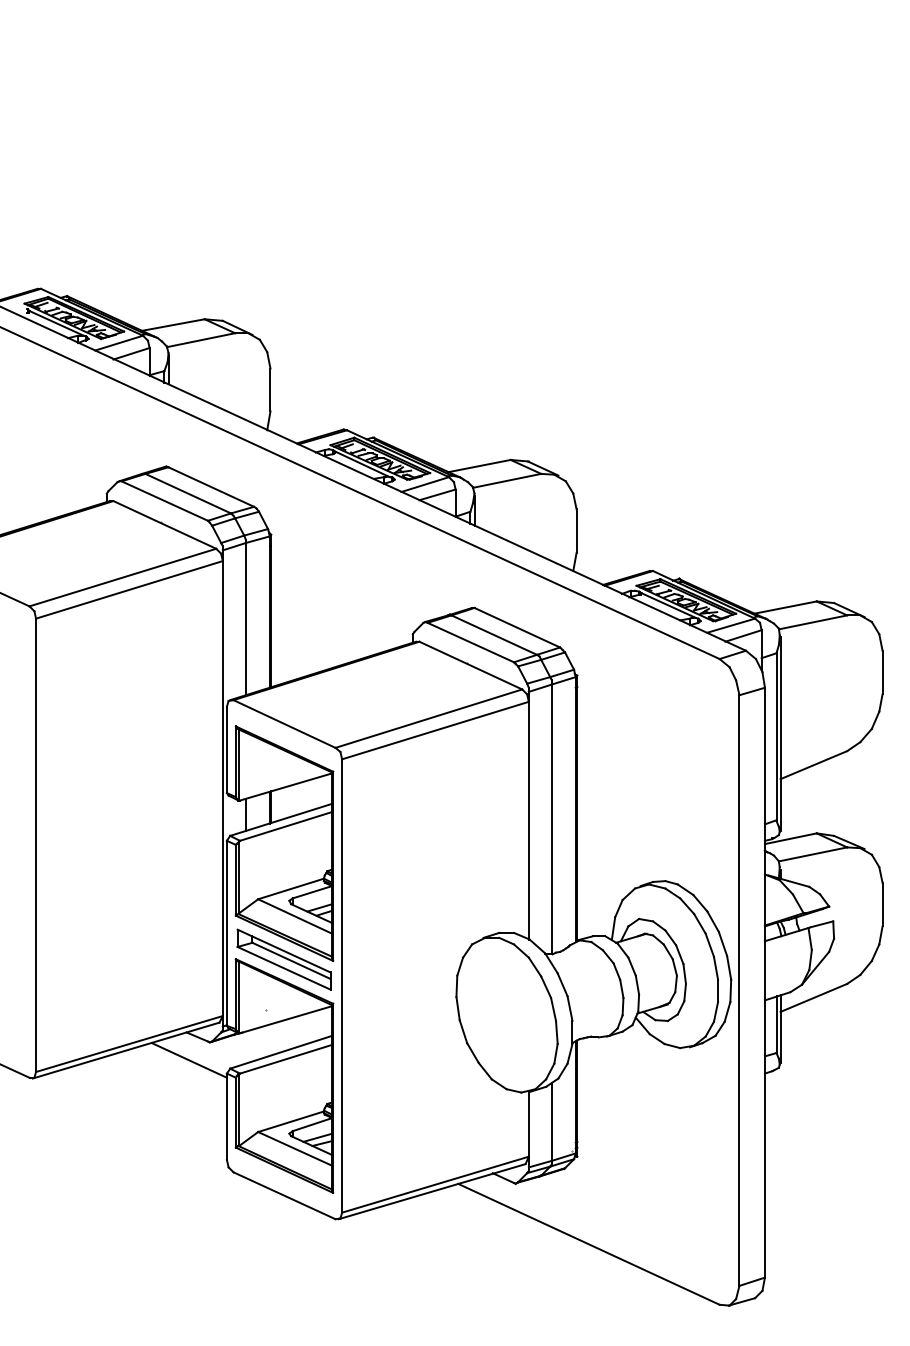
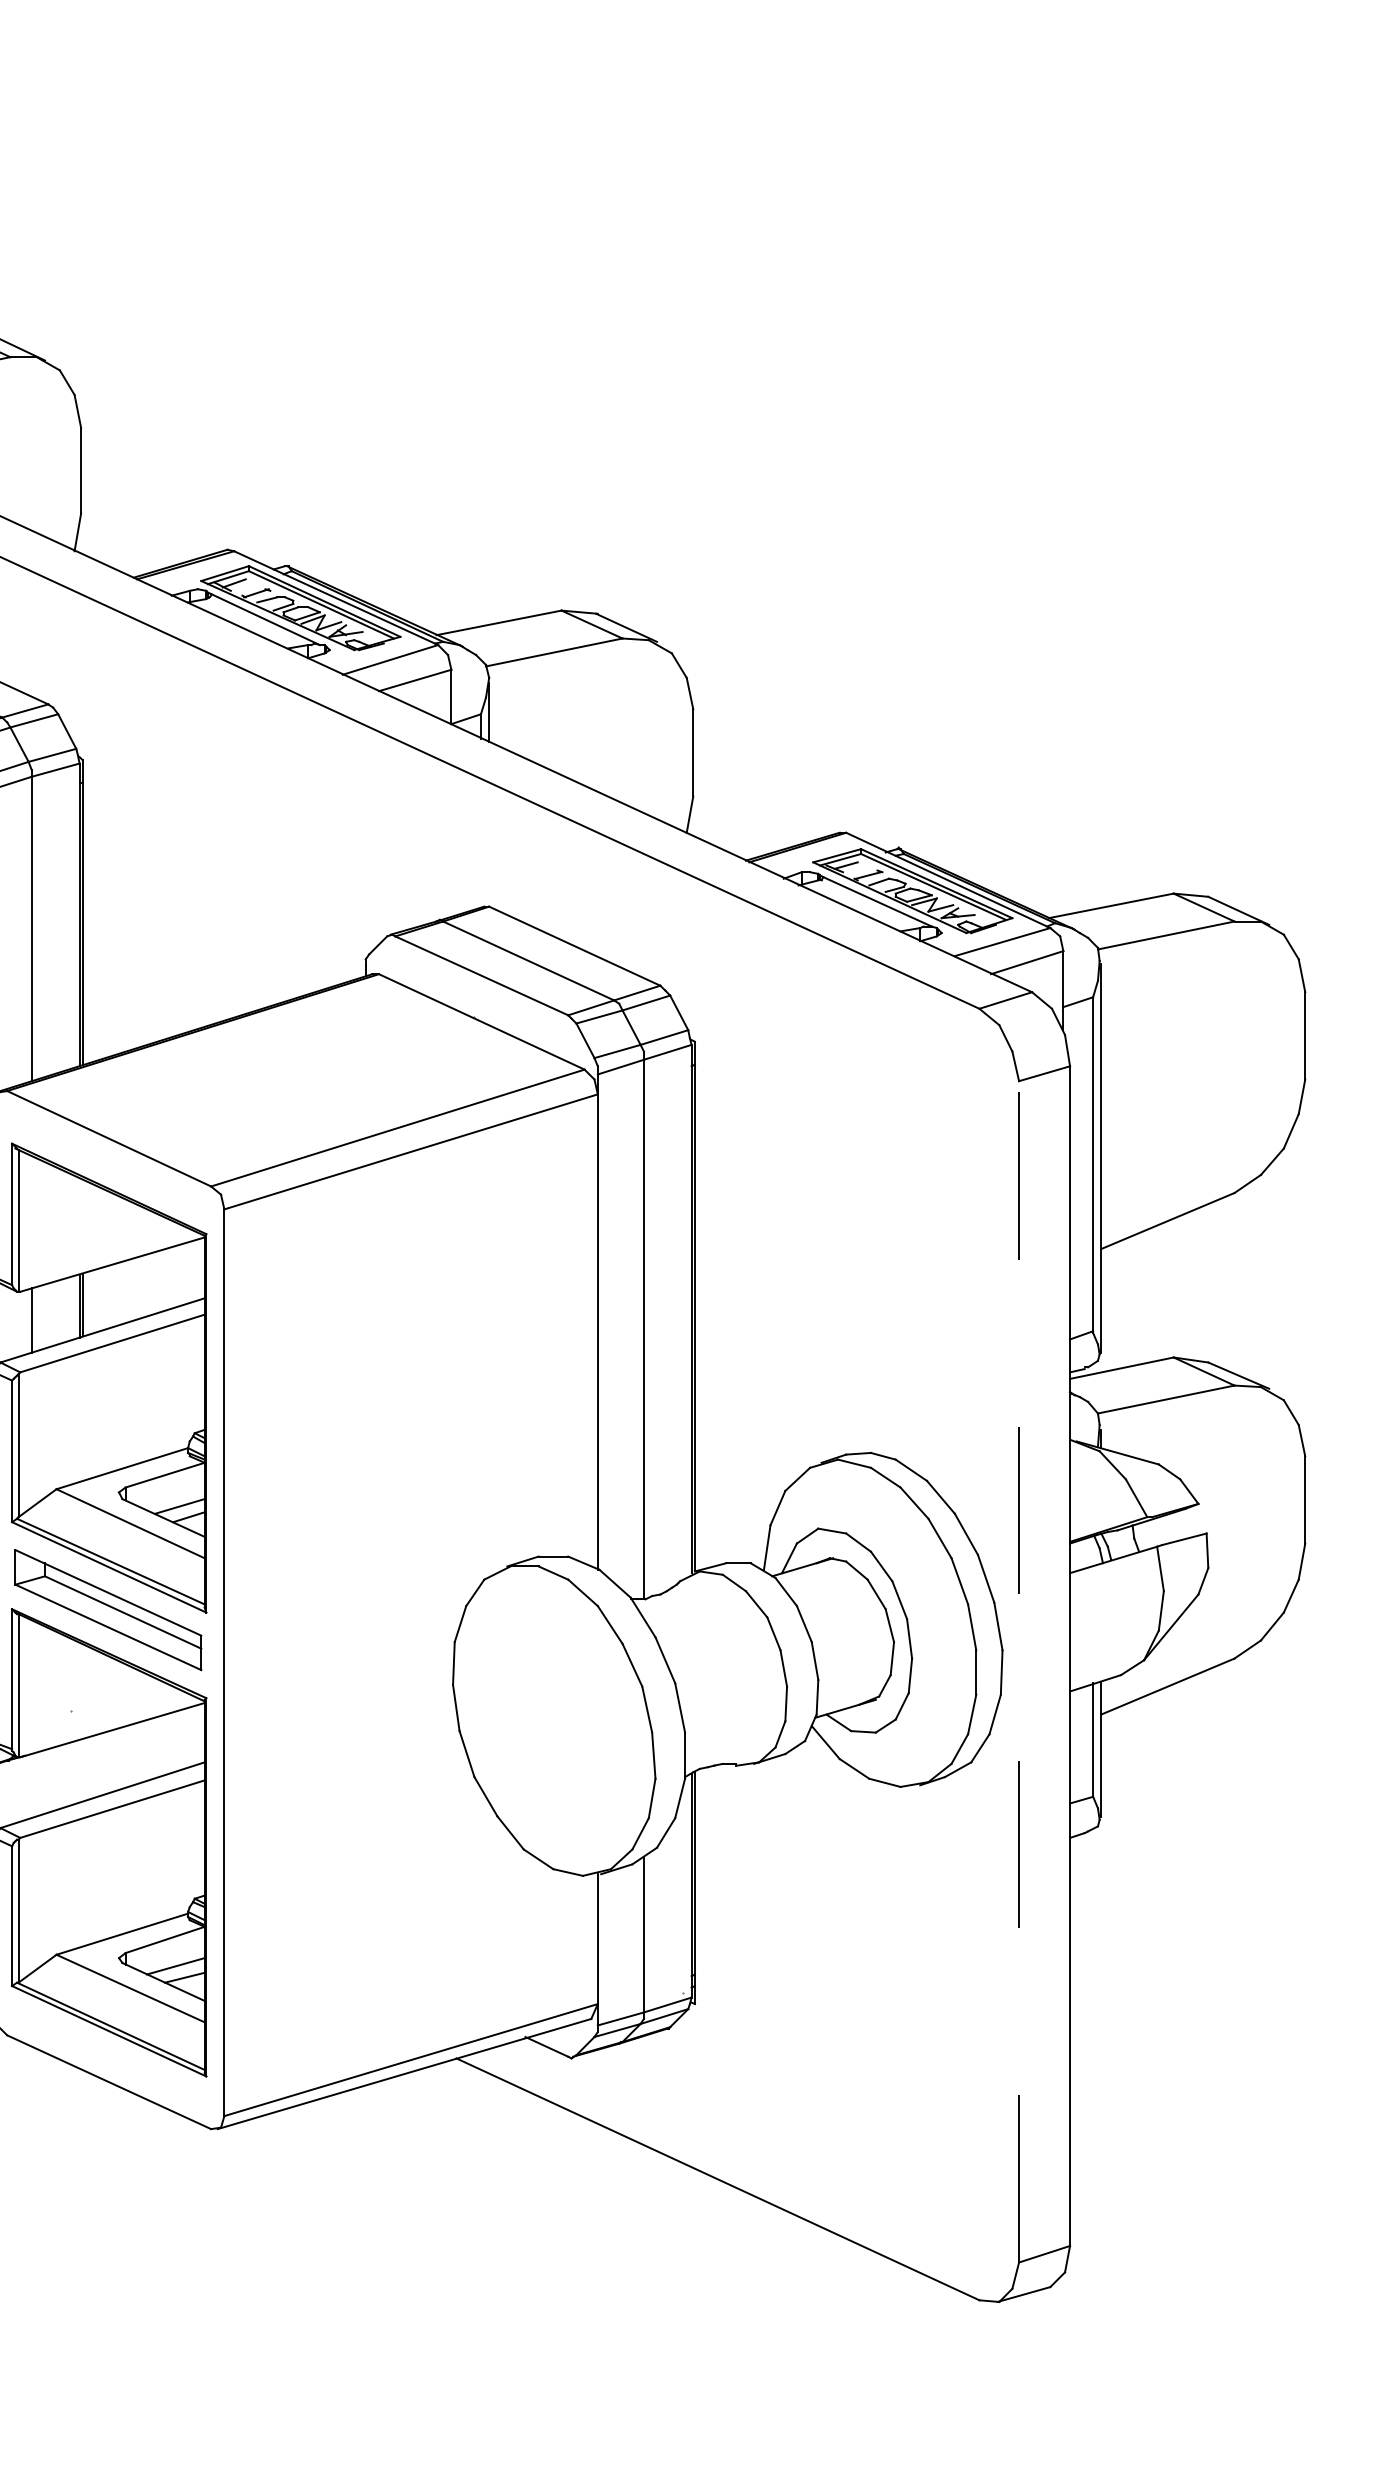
line: (739, 990) -> (1019, 1671), solid -> dashed

